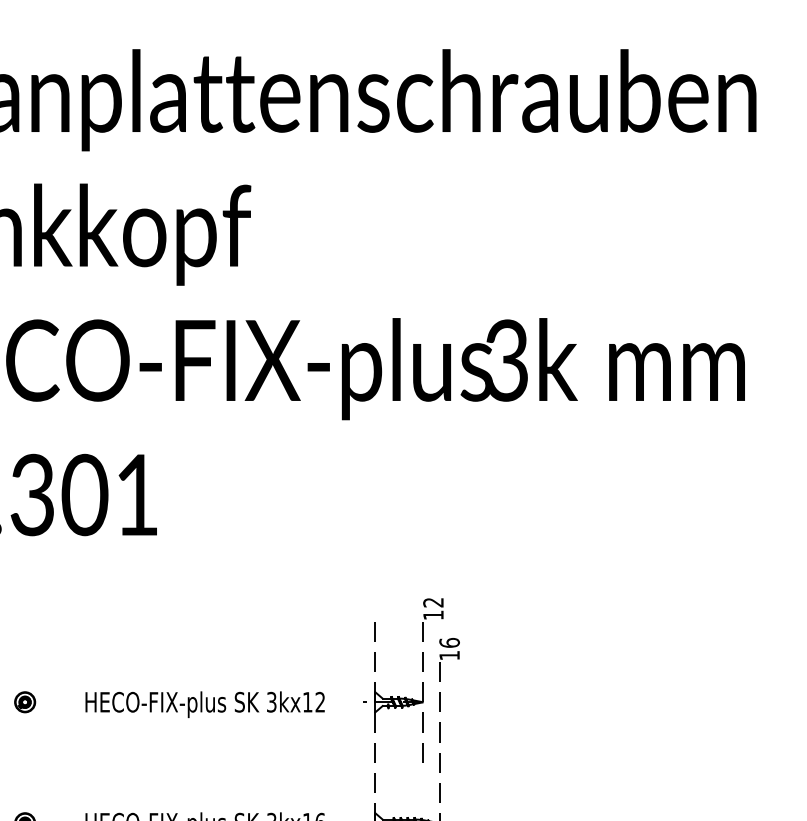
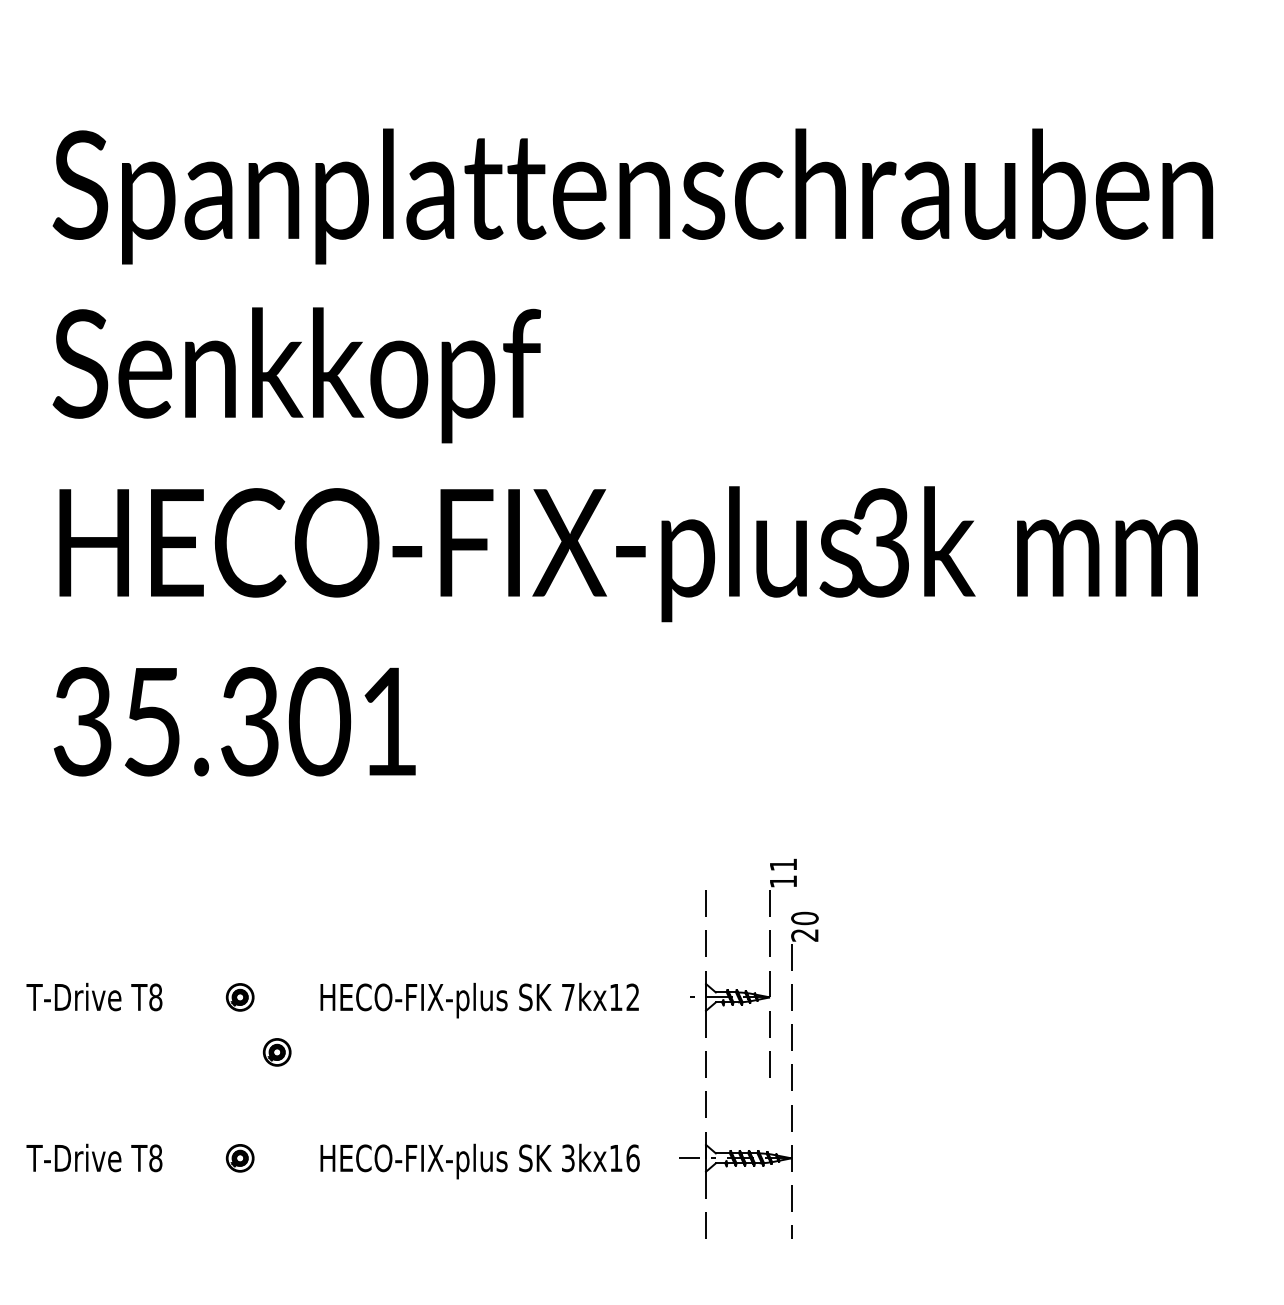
text: (432, 602) -> (782, 864), 12 -> 11
text: (449, 648) -> (804, 926), 16 -> 20
text: (271, 702) -> (568, 997), 3kx12 -> 7kx12
part: (52, 743) -> (276, 1052), added

